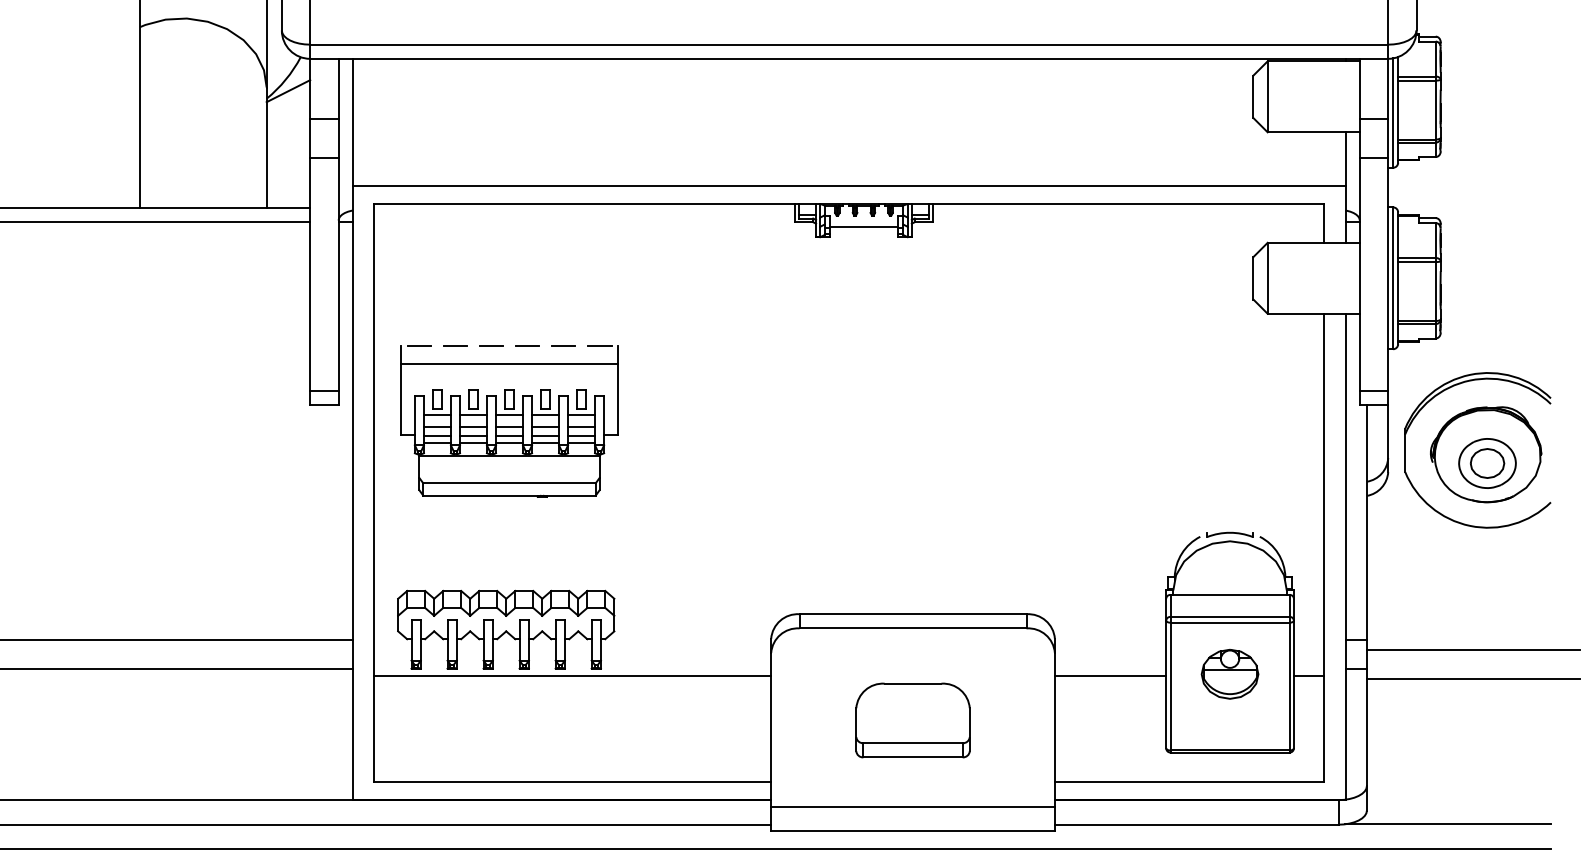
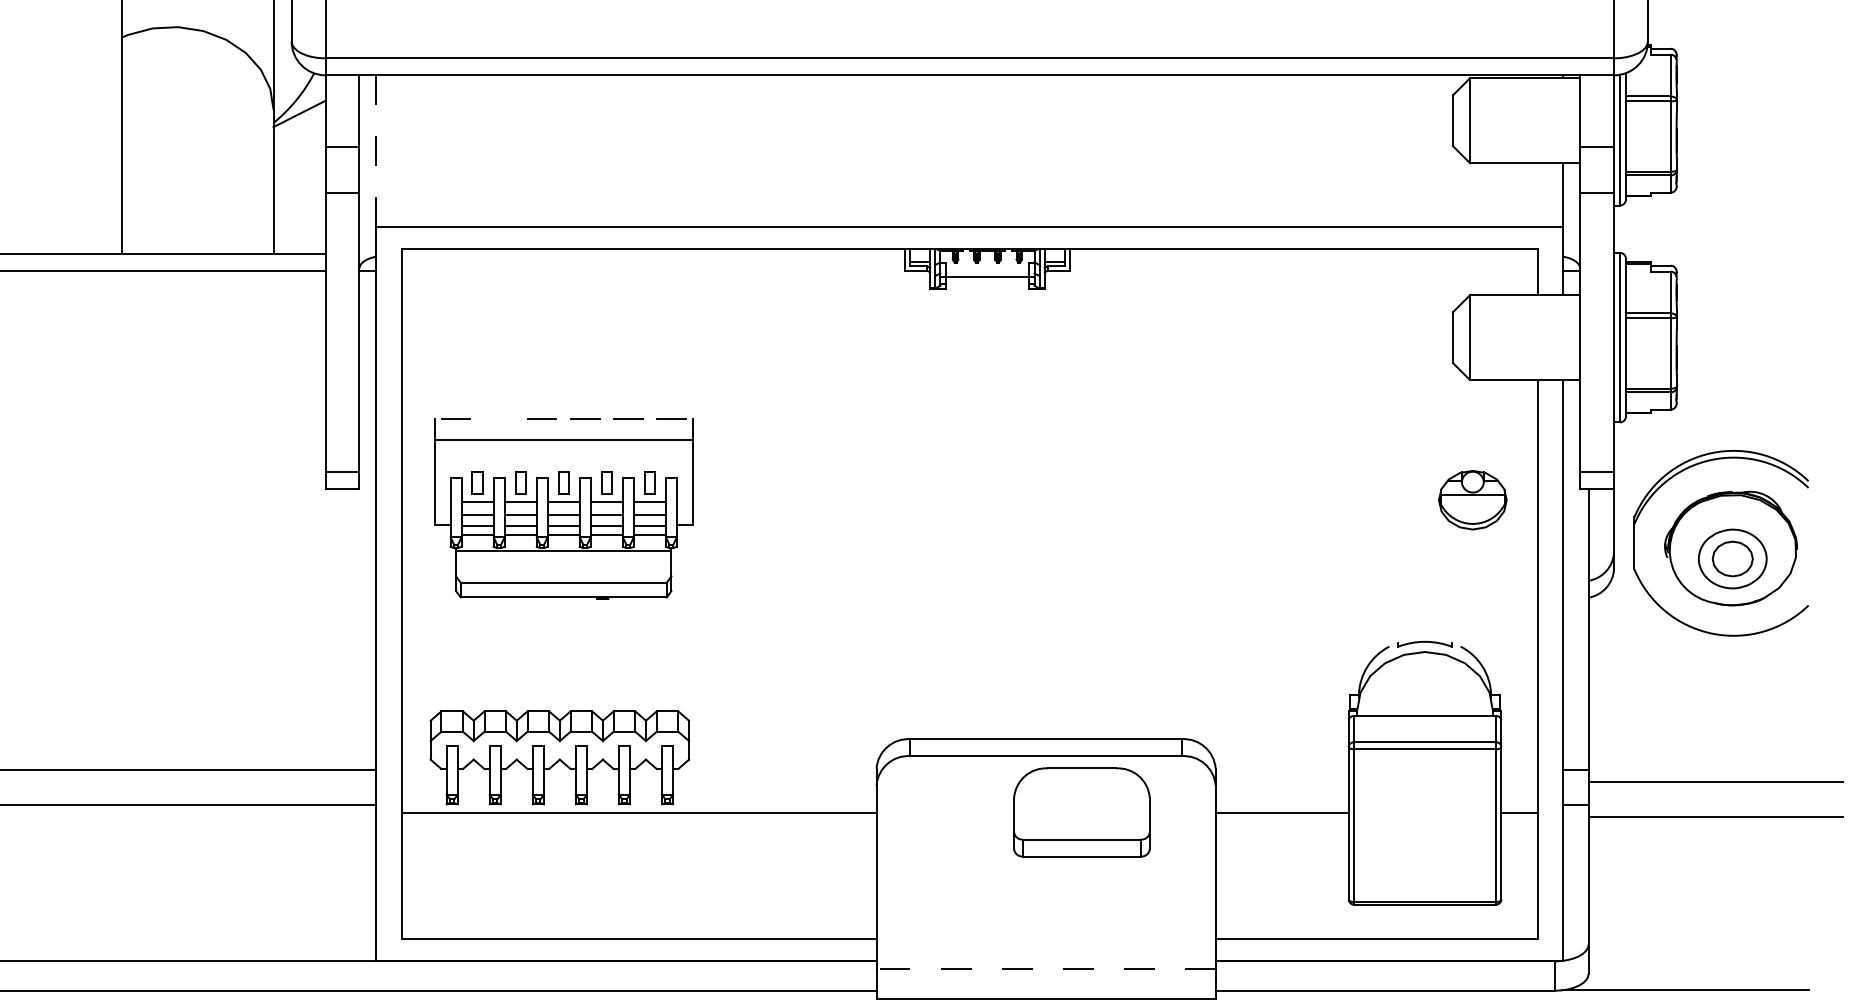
line: (352, 122) -> (376, 151), solid -> dashed
line: (455, 345) -> (499, 417), removed
part: (1229, 673) -> (1472, 499), moved
part: (912, 720) -> (1081, 812), moved
line: (913, 806) -> (1046, 968), solid -> dashed

